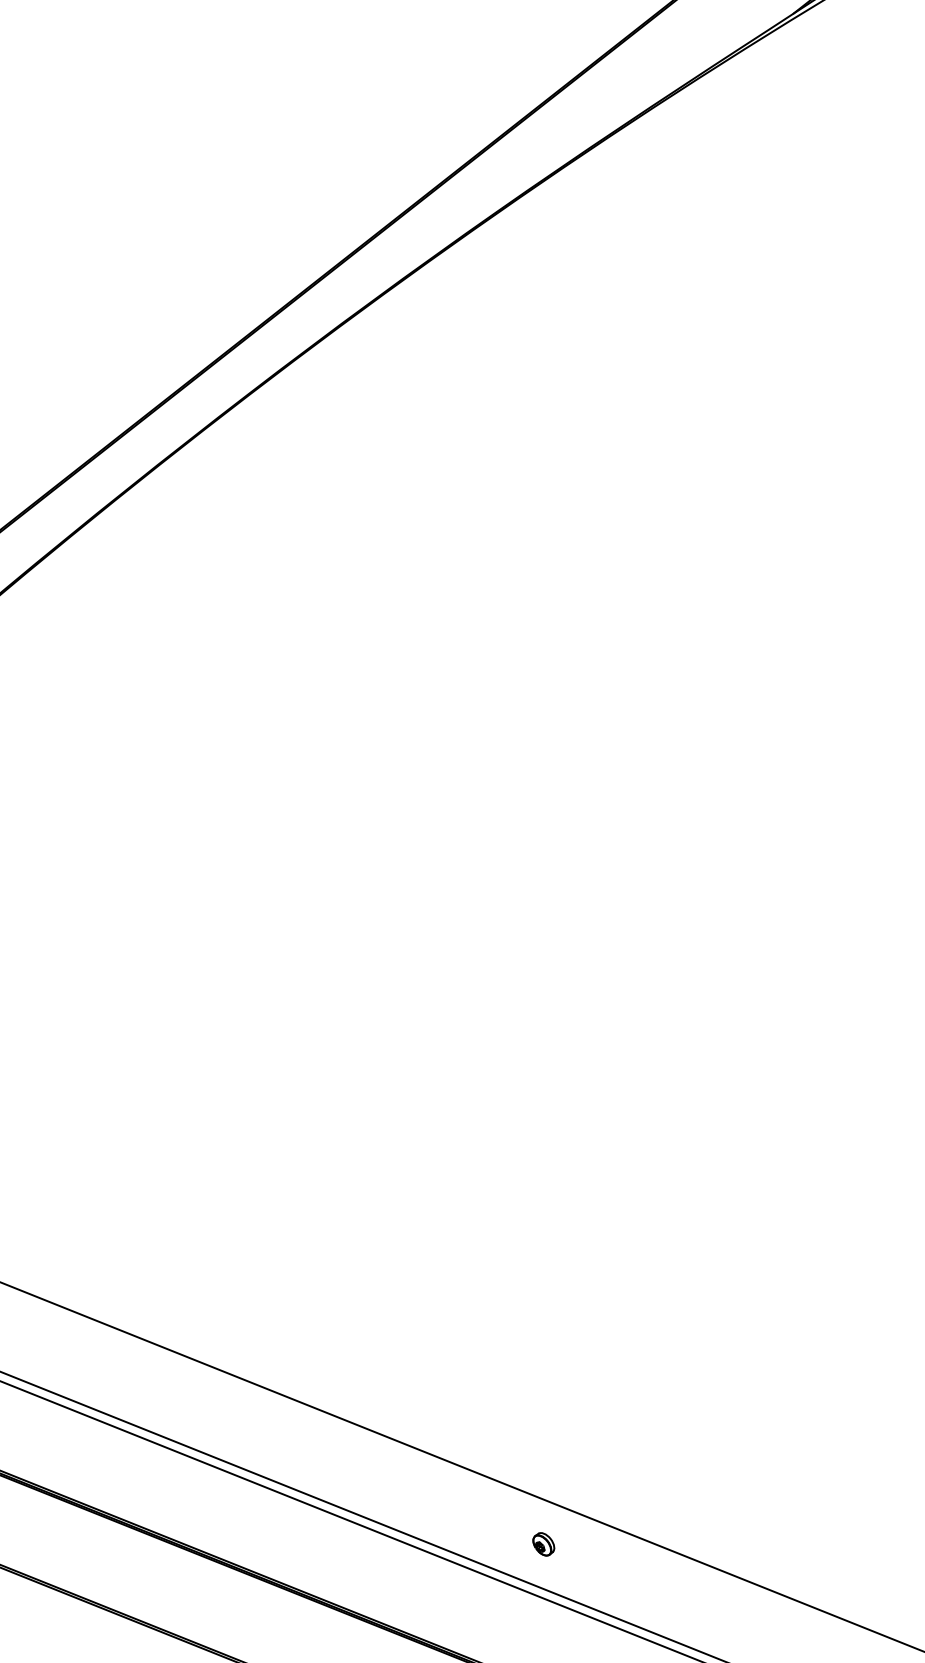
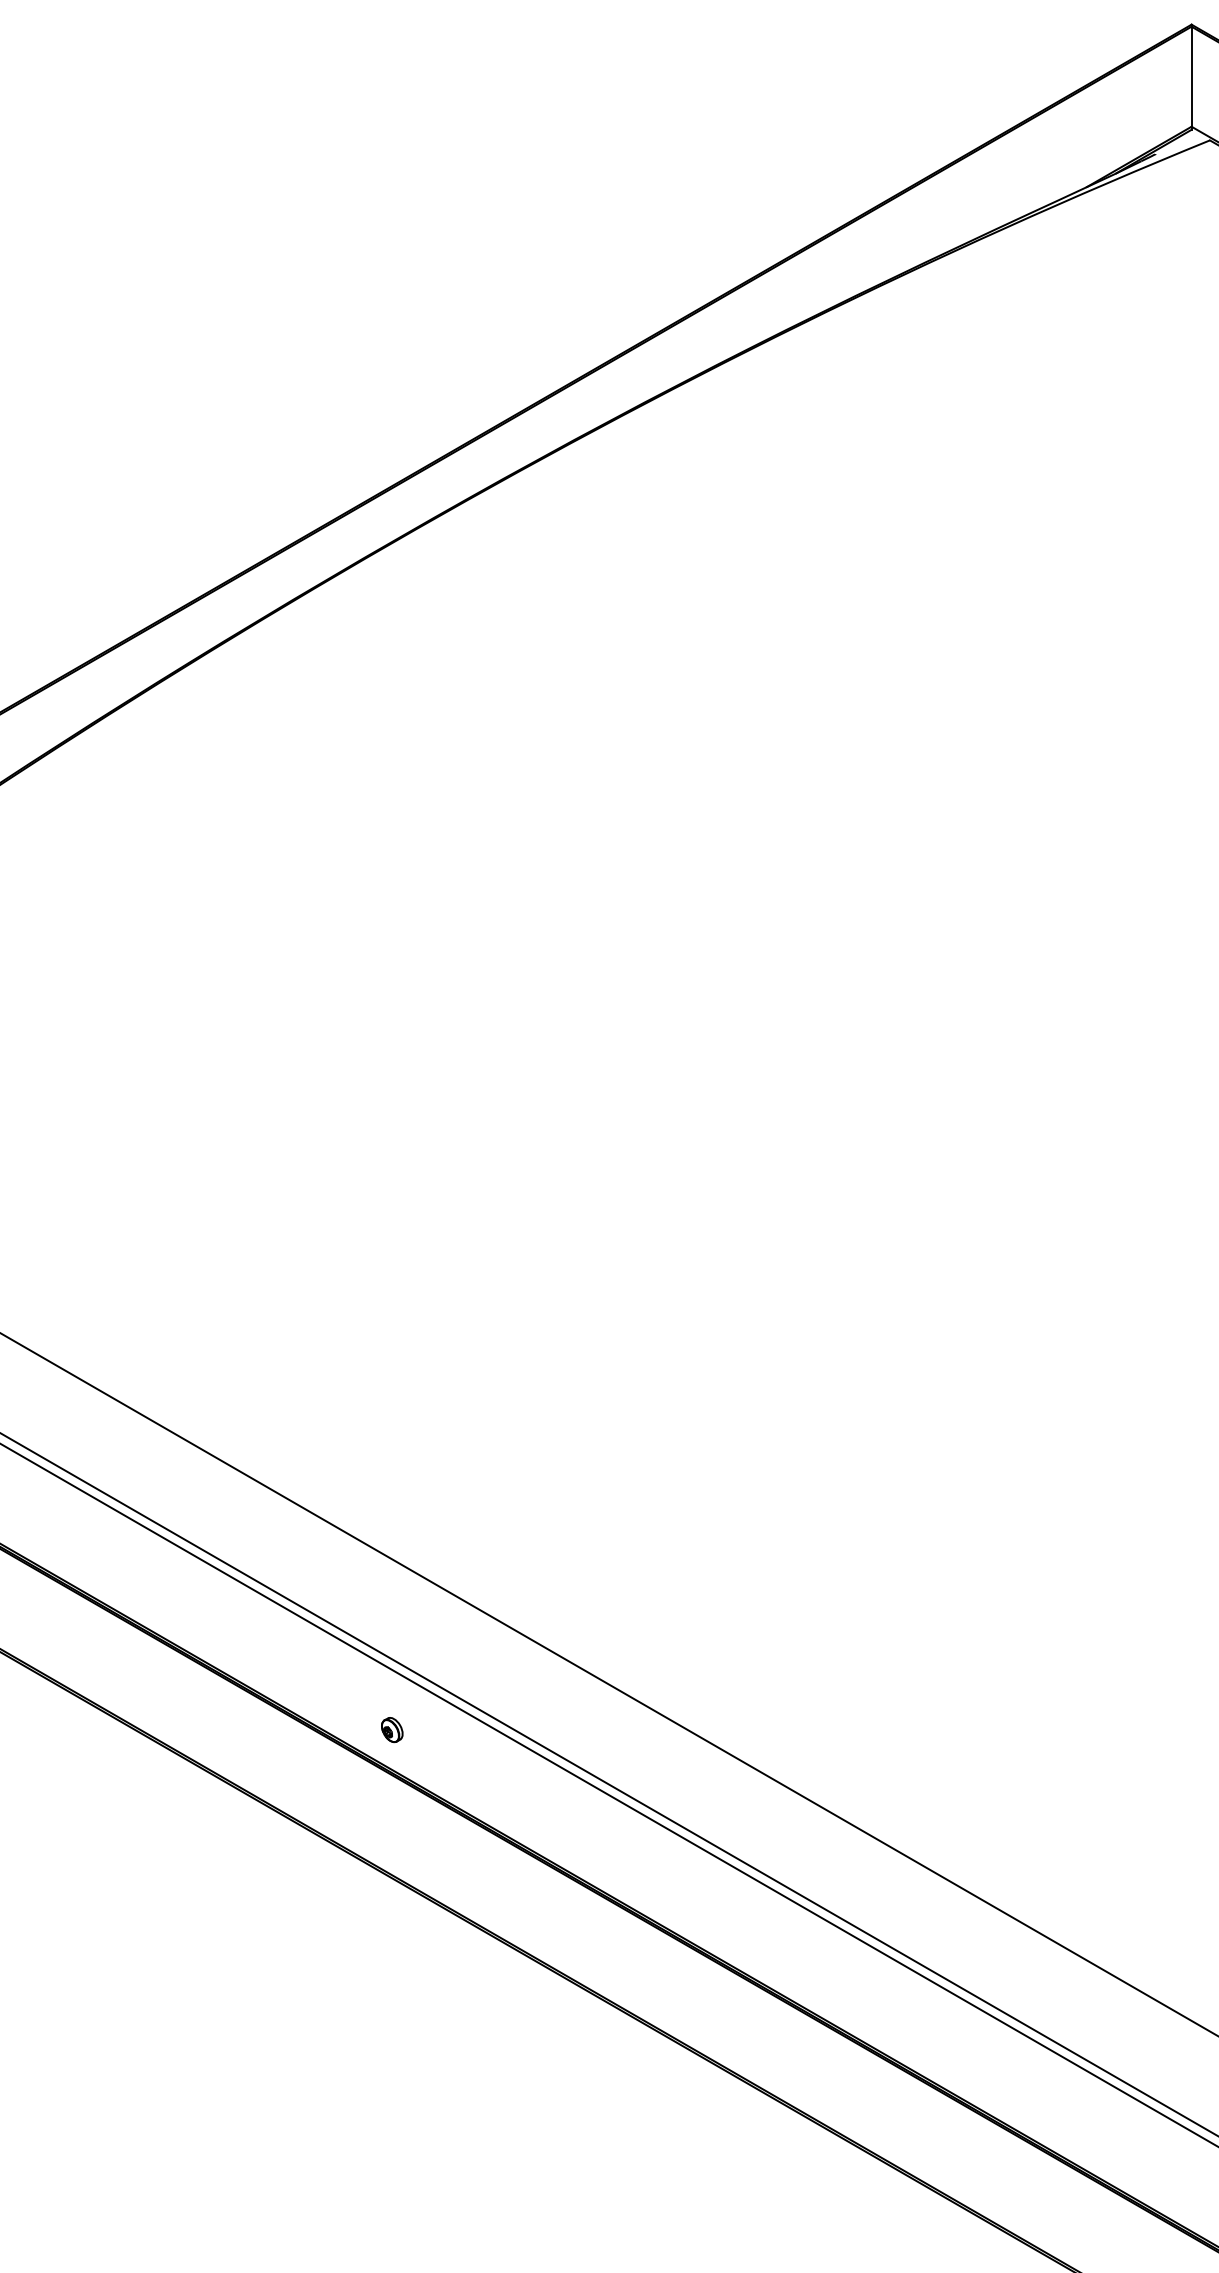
part: (544, 1544) -> (392, 1730), moved

